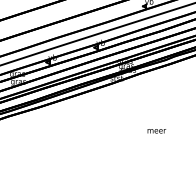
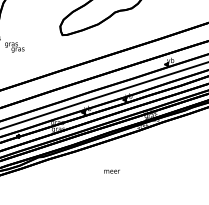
text: (156, 130) -> (111, 171), moved

